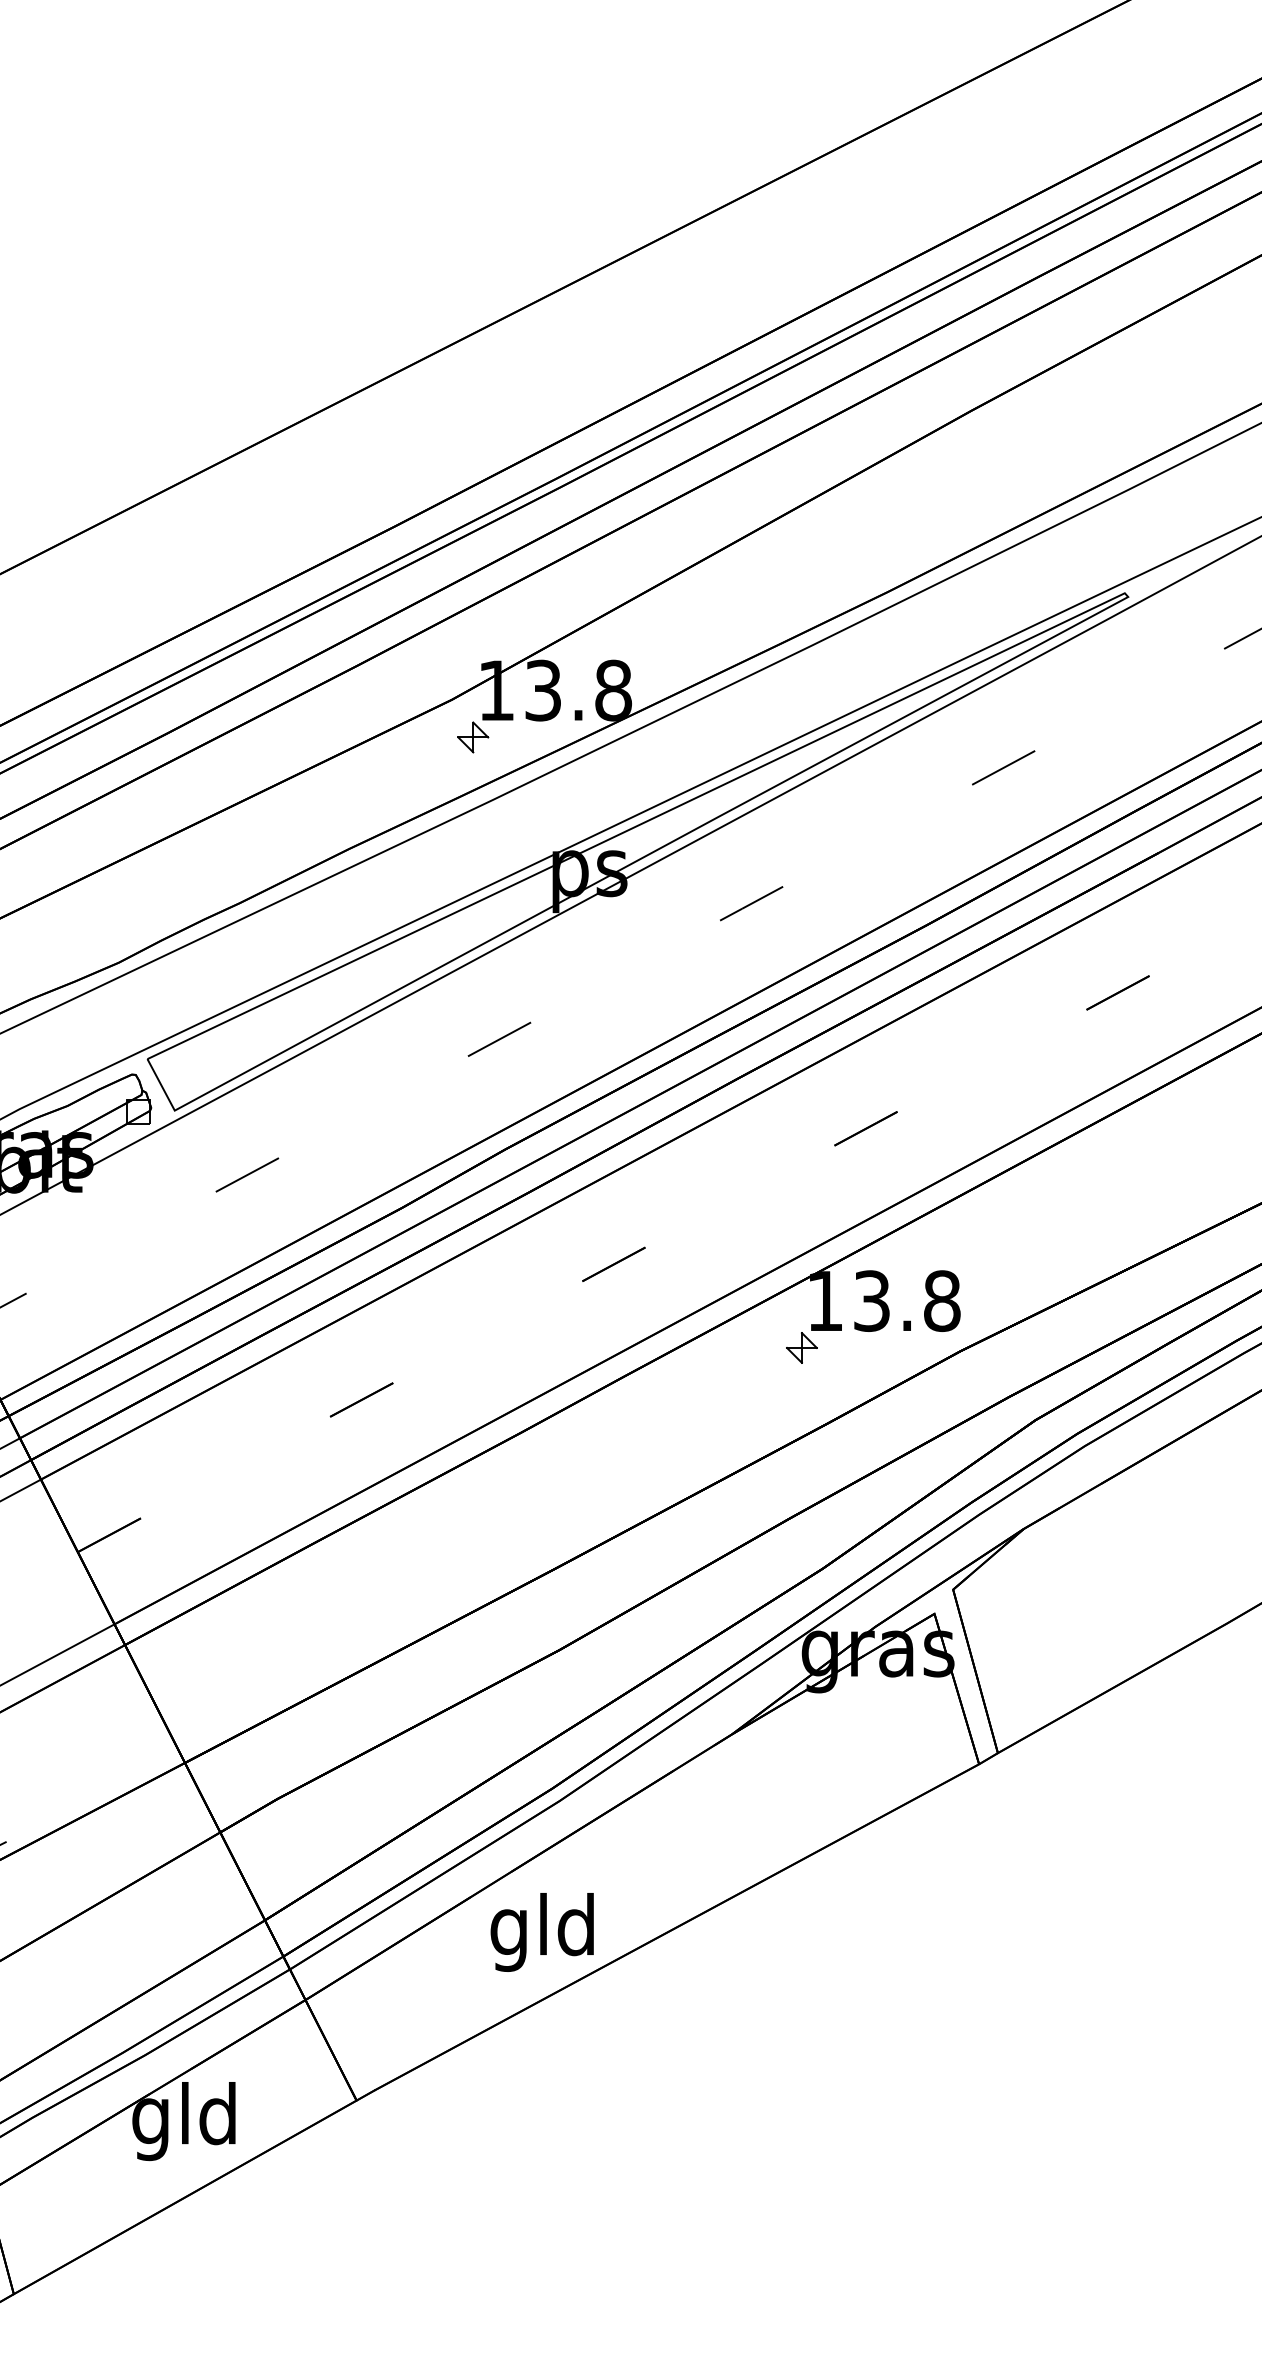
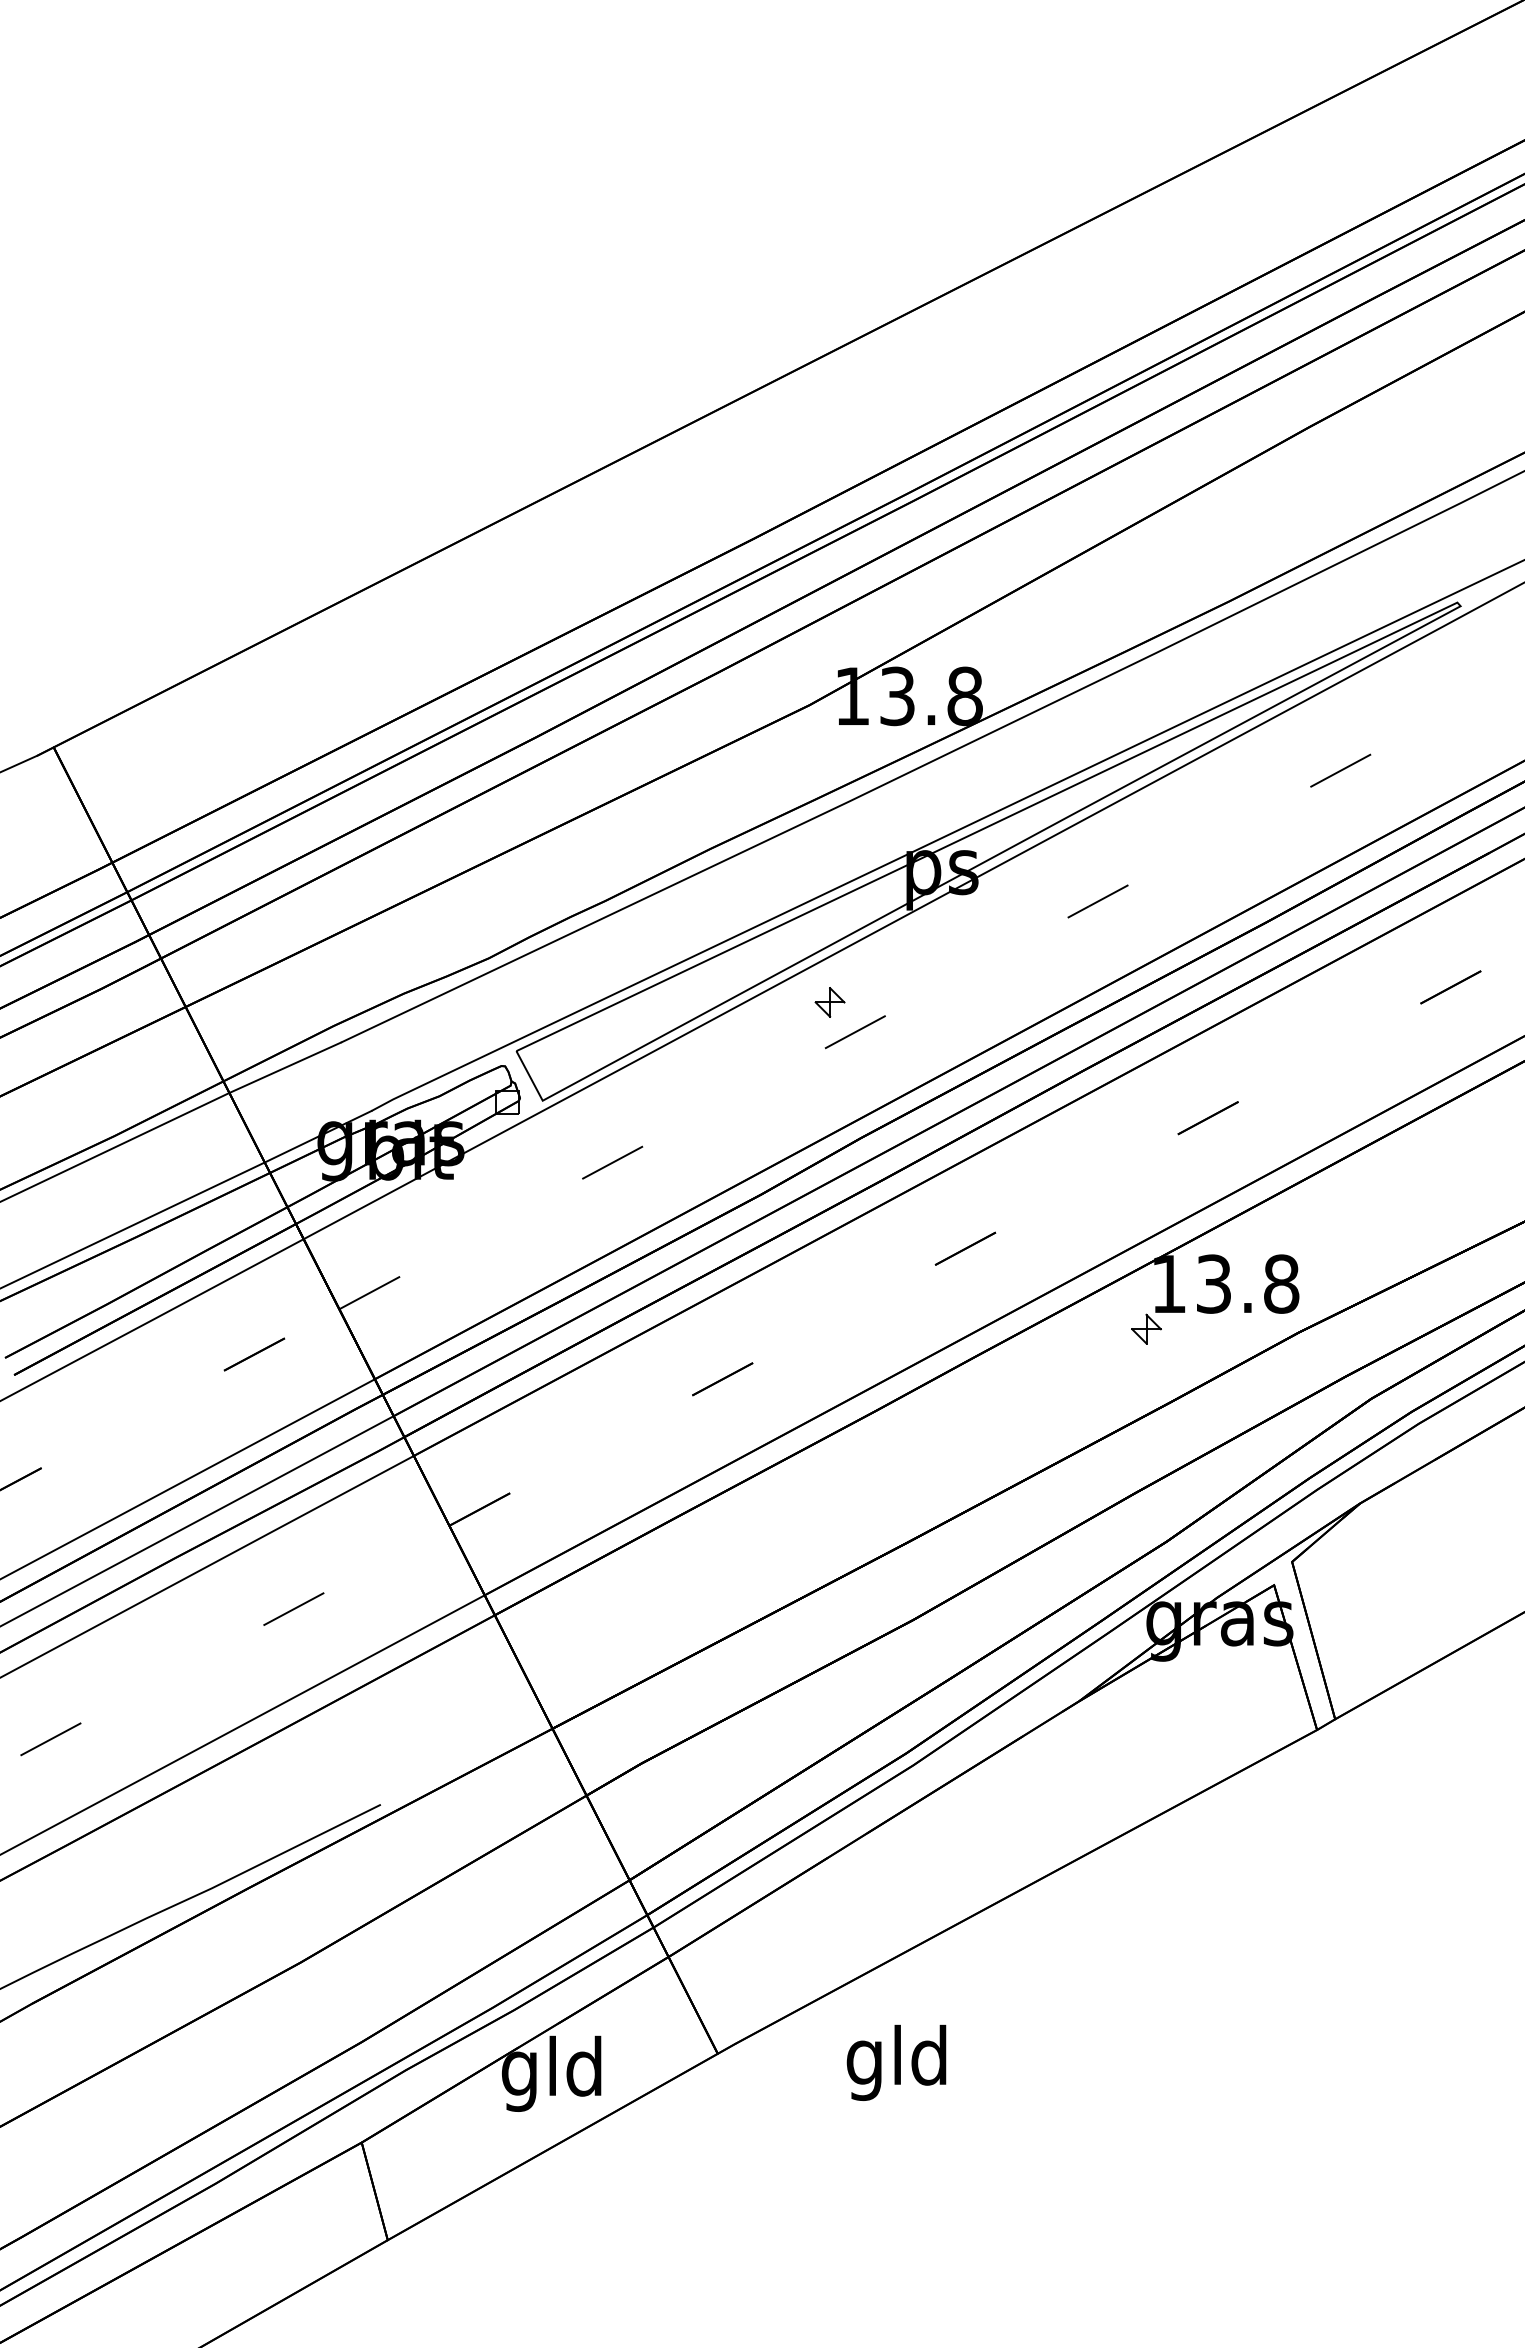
part: (472, 737) -> (829, 1002), moved
text: (542, 1932) -> (896, 2062), moved

